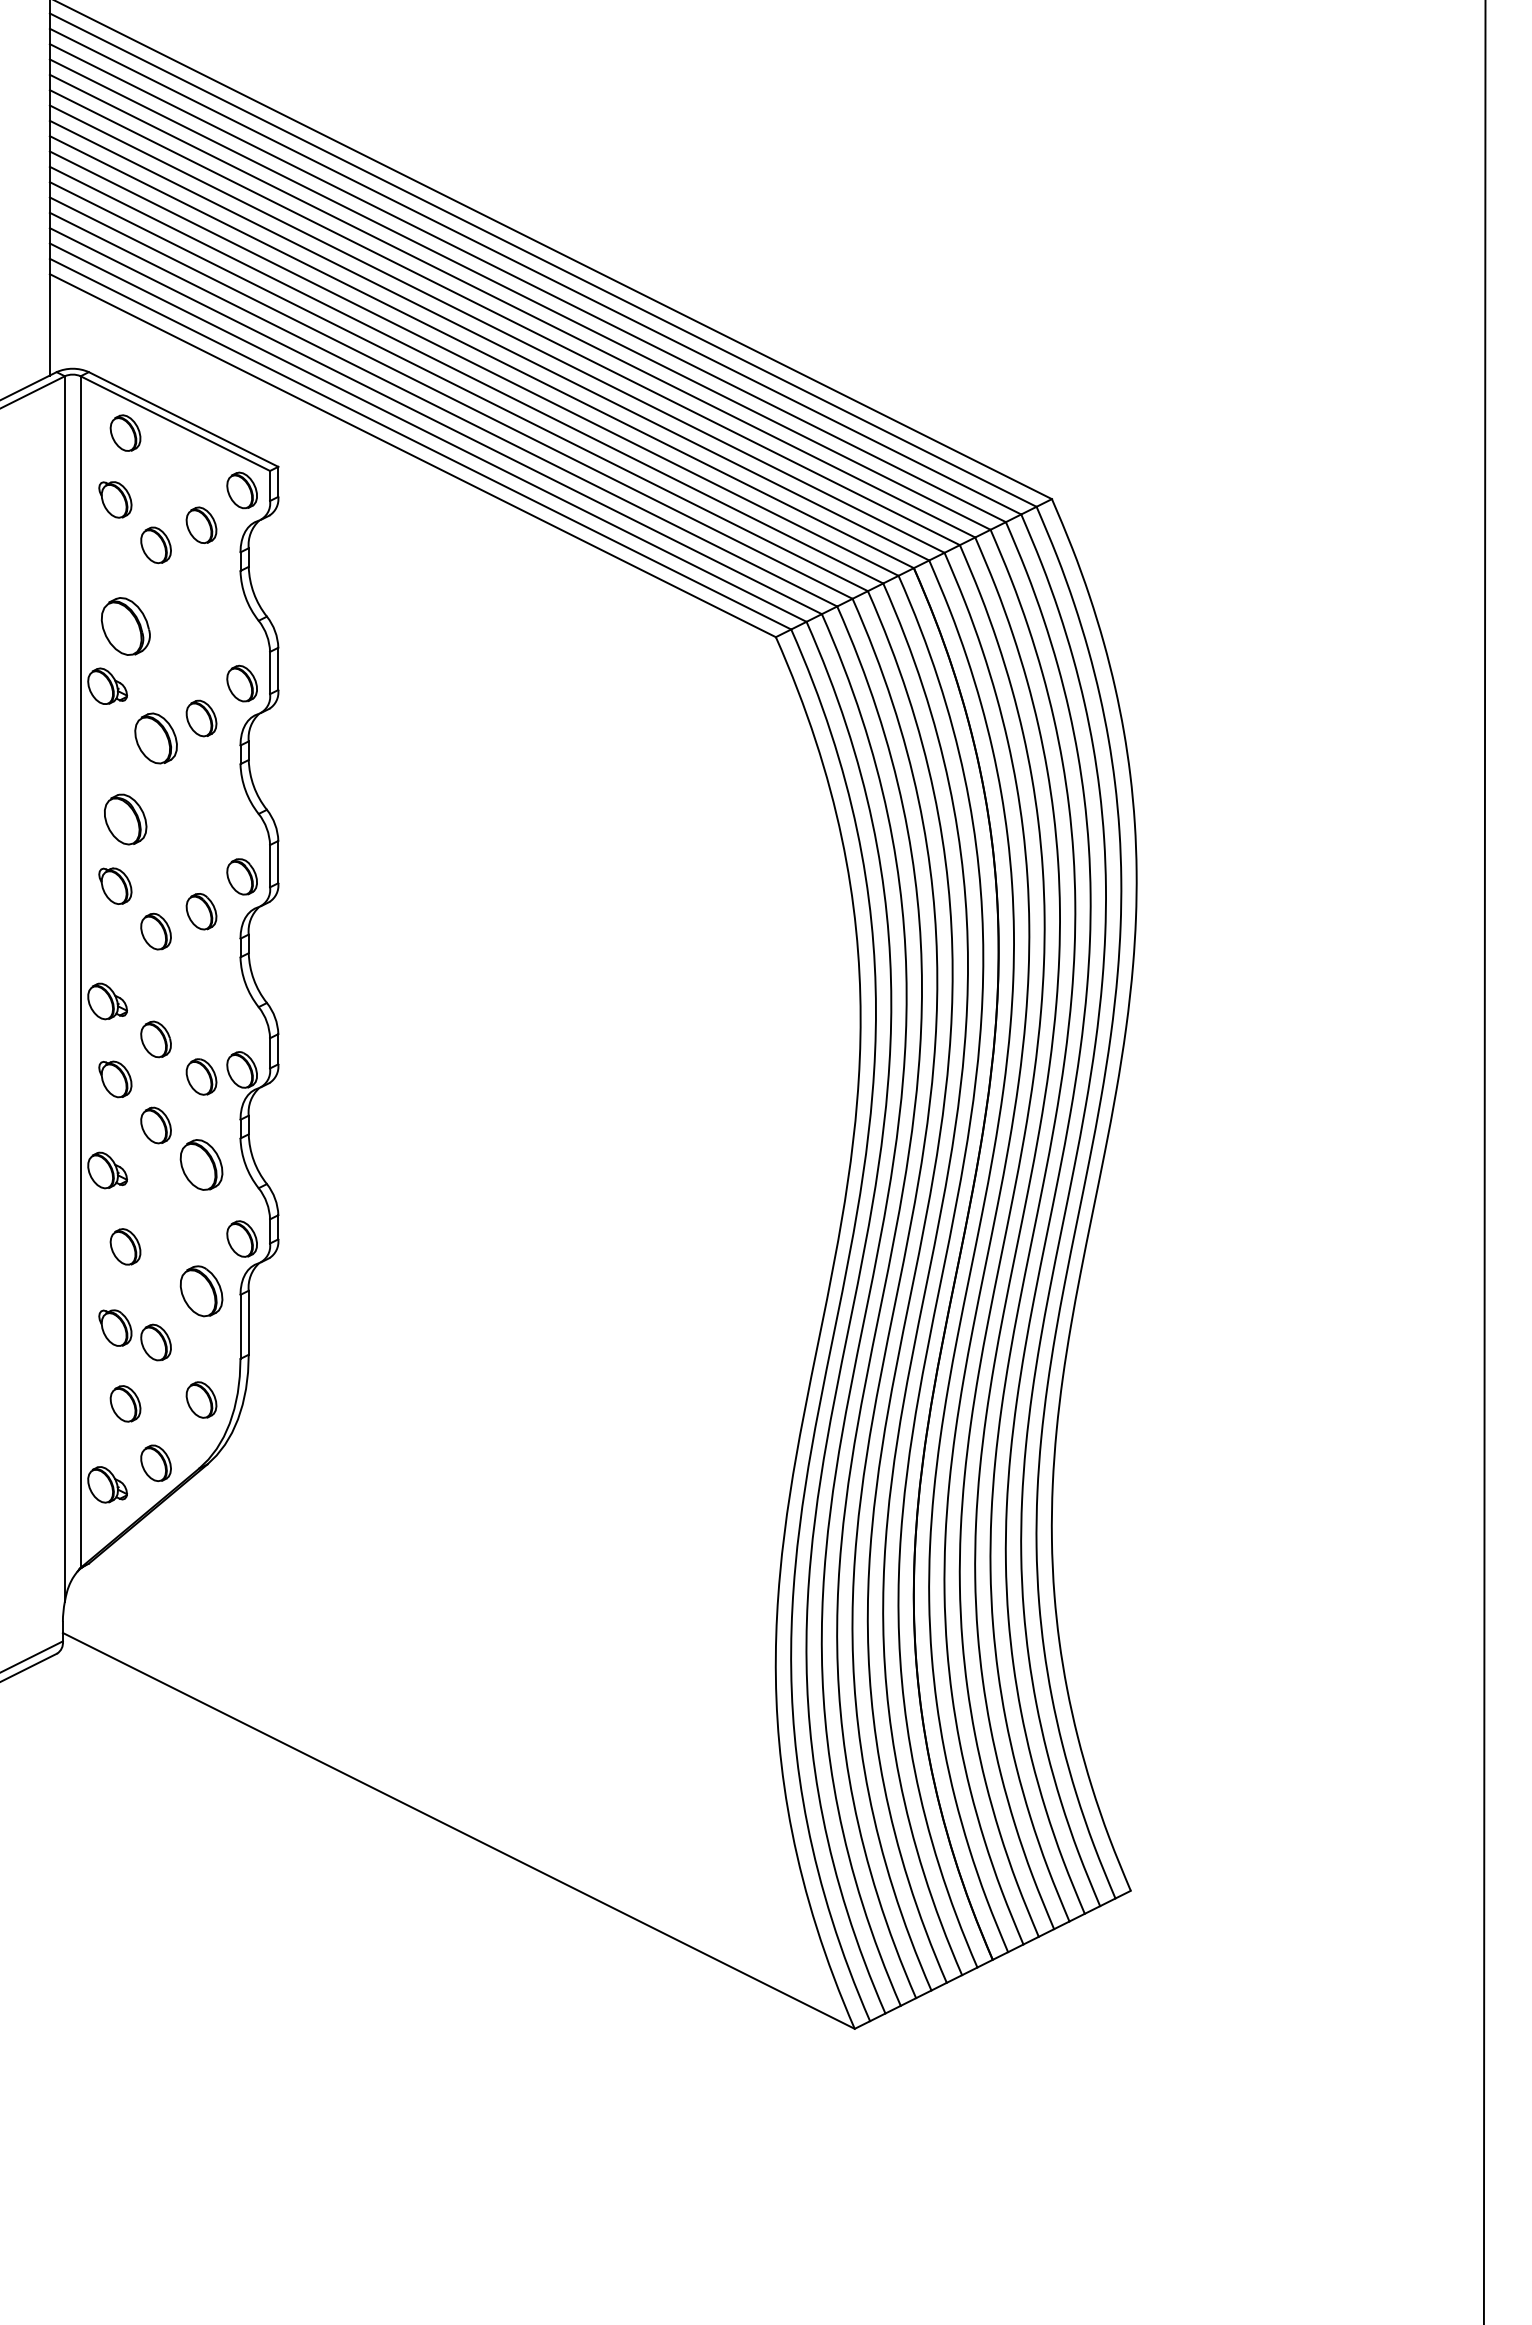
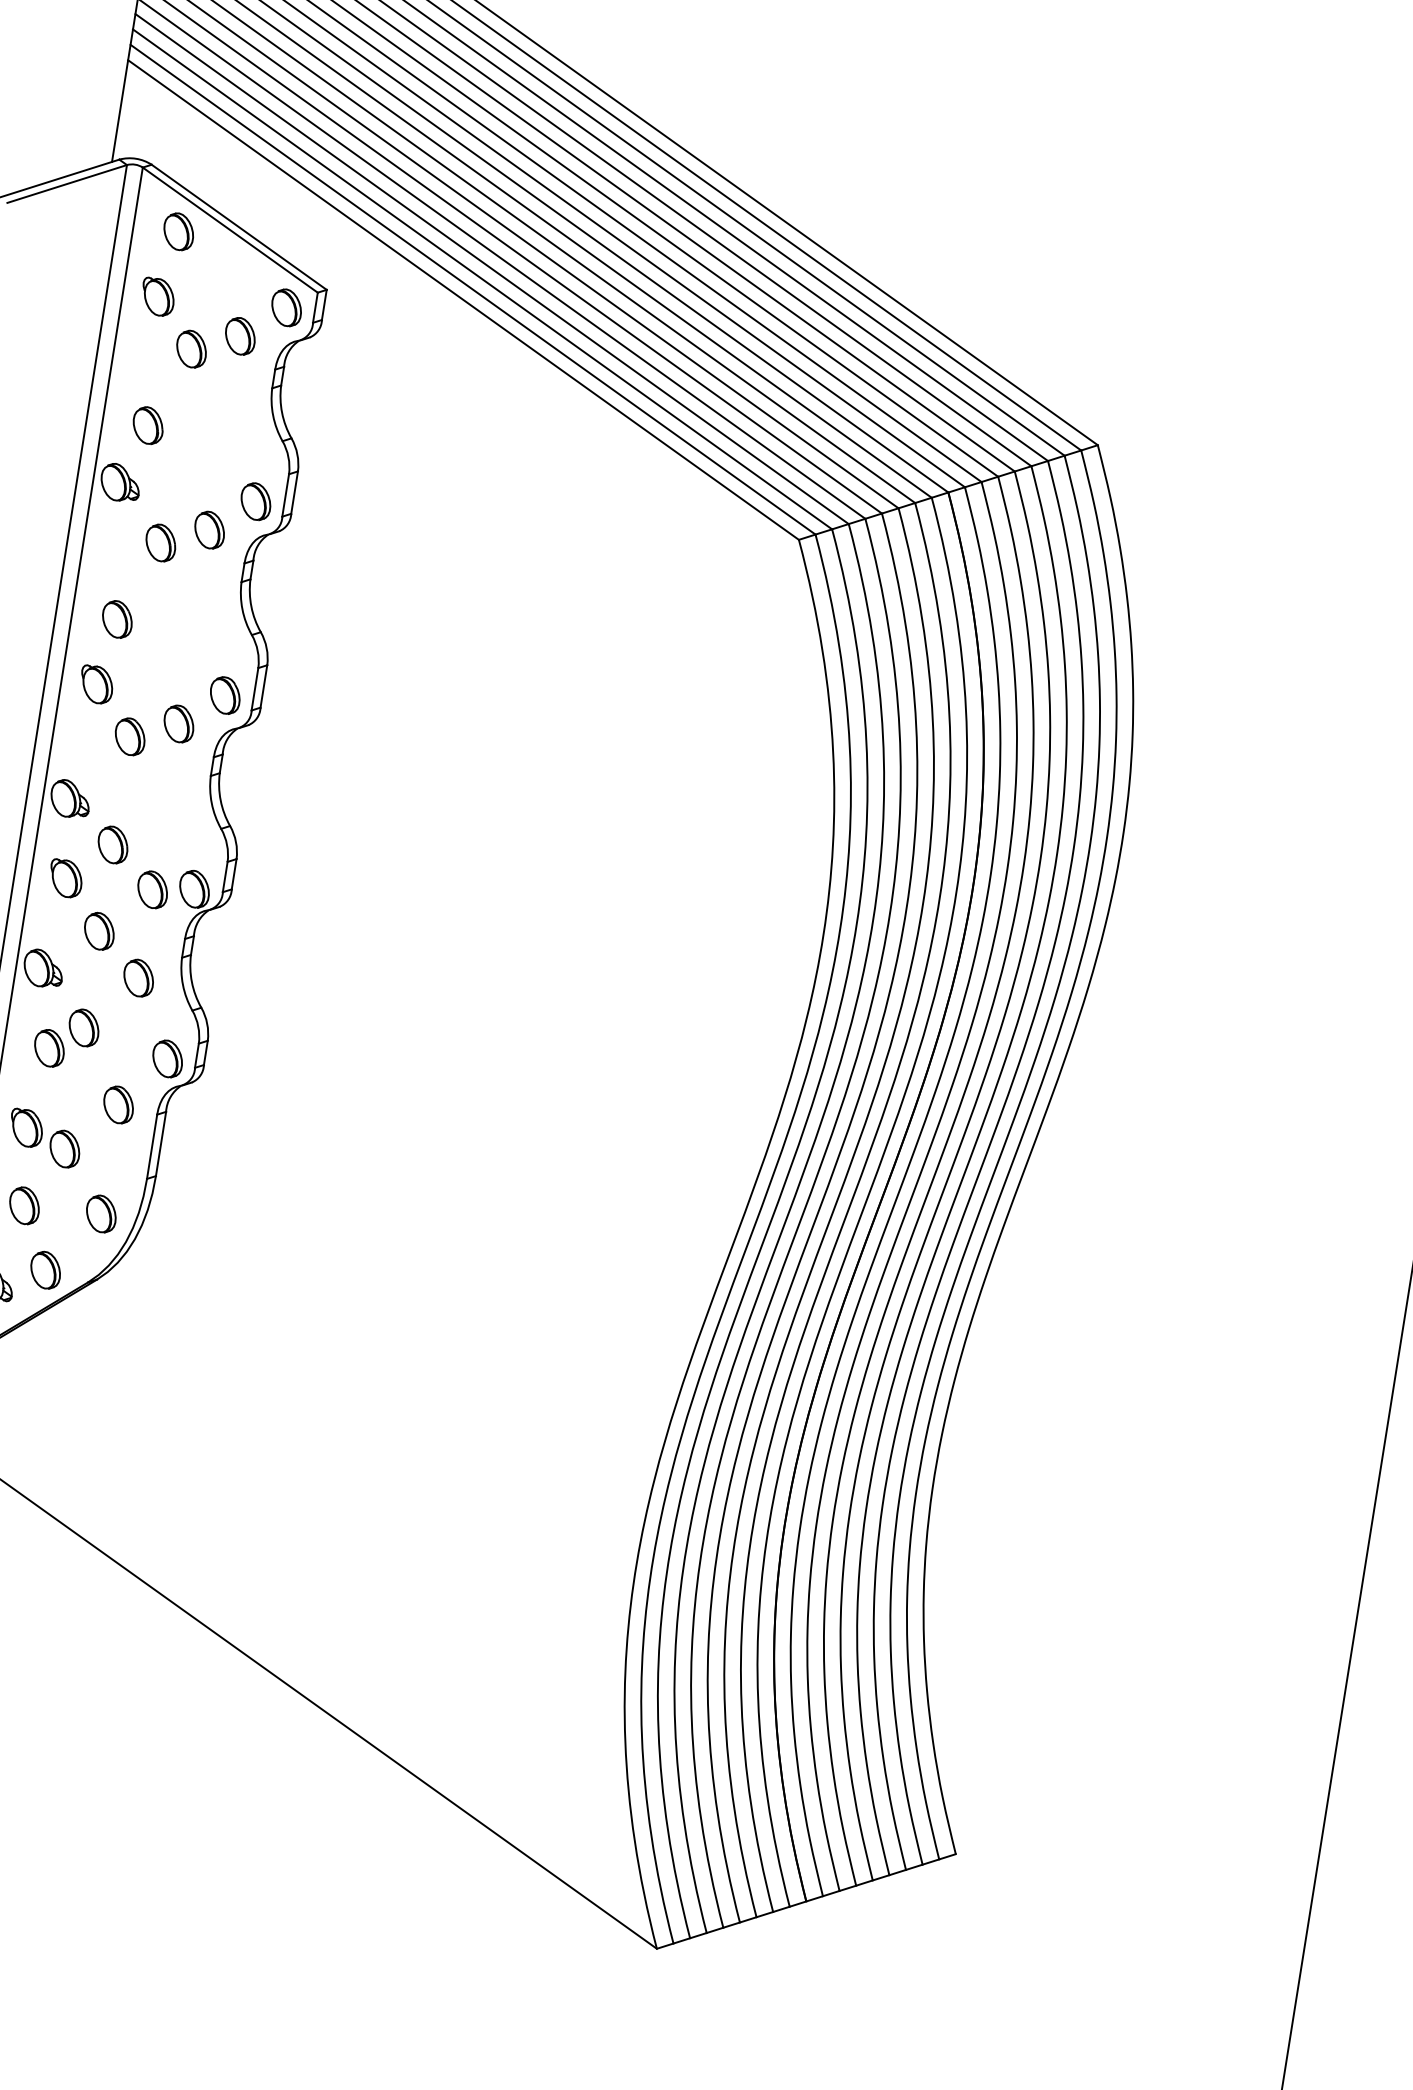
part: (125, 625) -> (148, 424), size x0.62
part: (155, 738) -> (160, 542), size x0.71
part: (125, 819) -> (117, 619), size x0.71
part: (201, 1164) -> (138, 977), size x0.71
part: (155, 1221) -> (83, 1027), added
part: (201, 1291) -> (118, 1105), size x0.71

